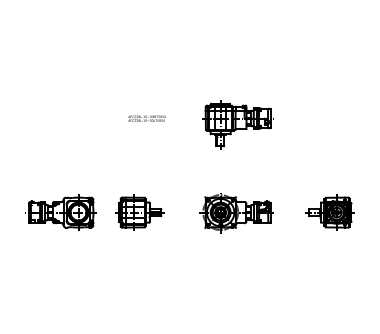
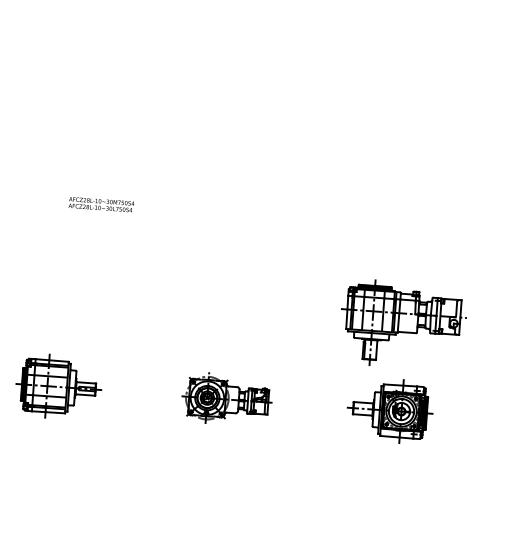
text: (146, 118) -> (100, 204), moved
part: (237, 124) -> (401, 323), moved
part: (236, 213) -> (226, 400), size x0.7

